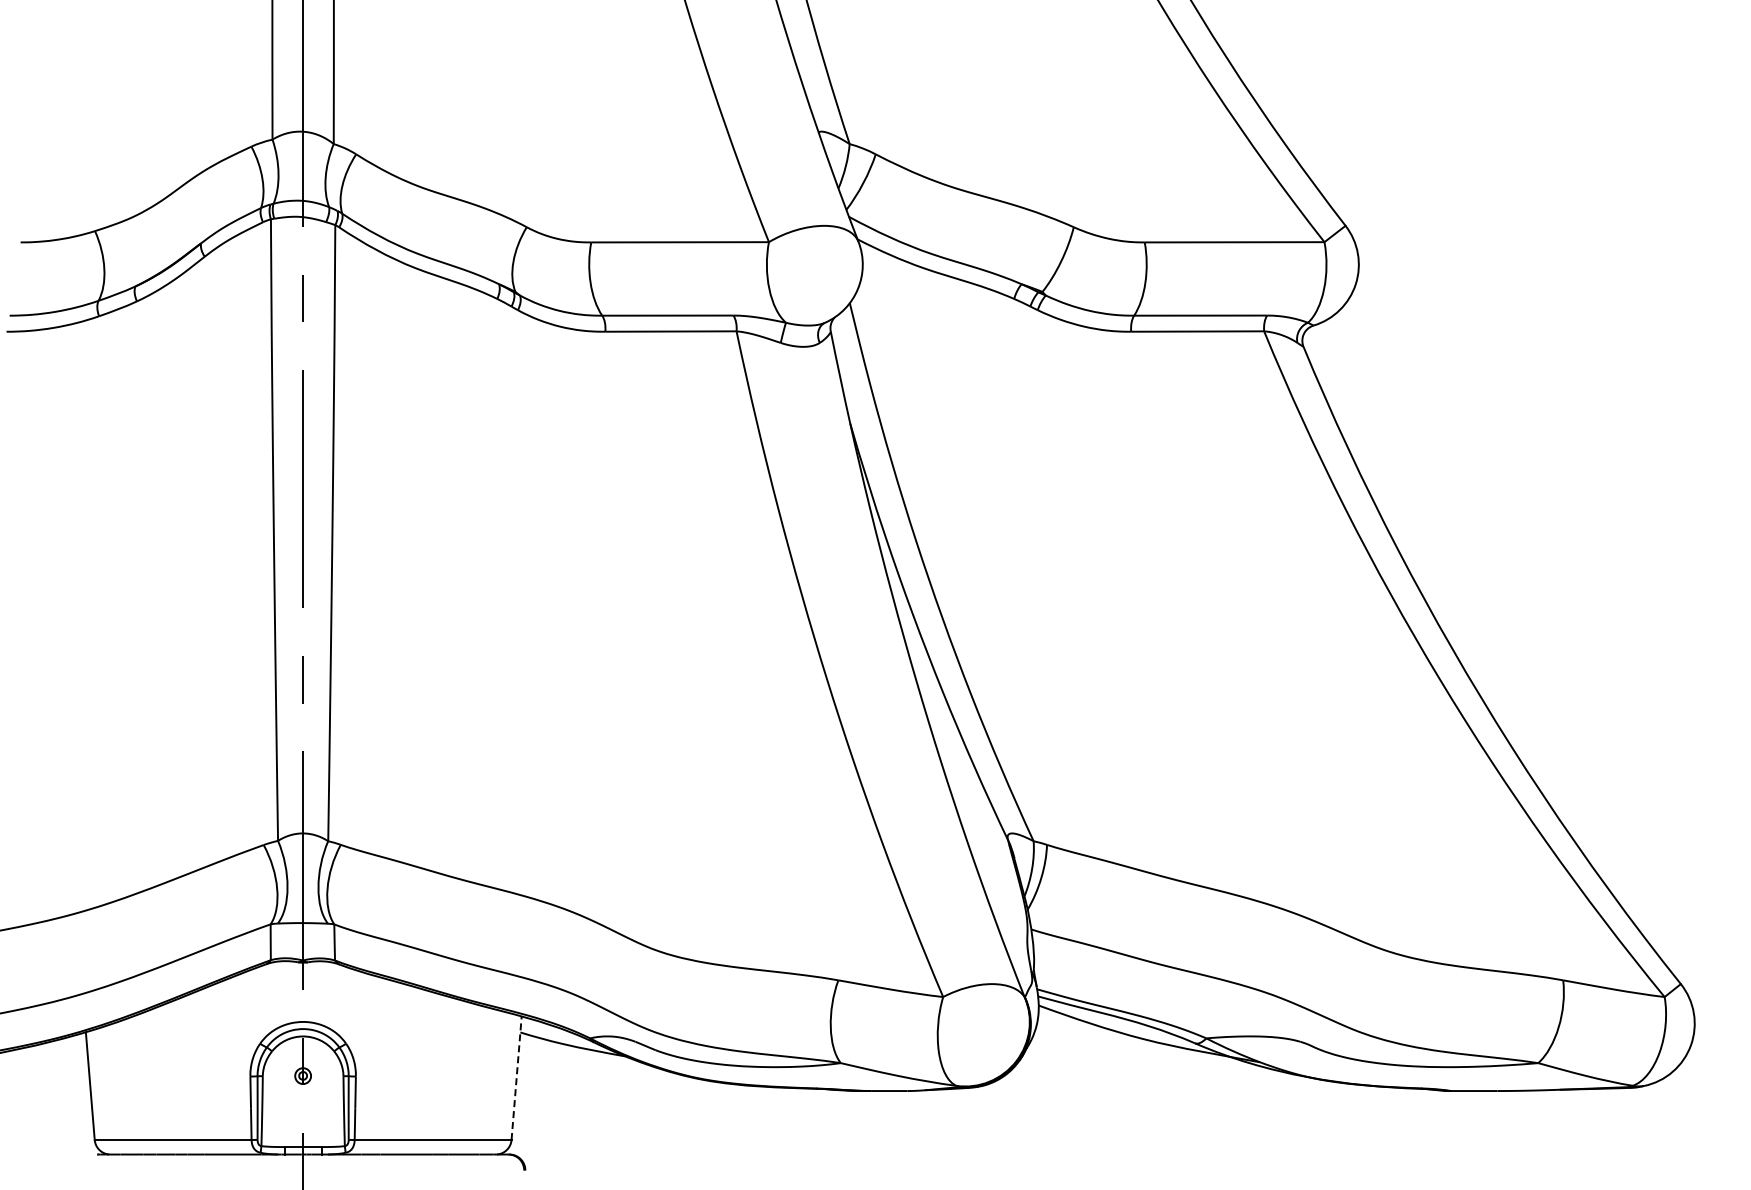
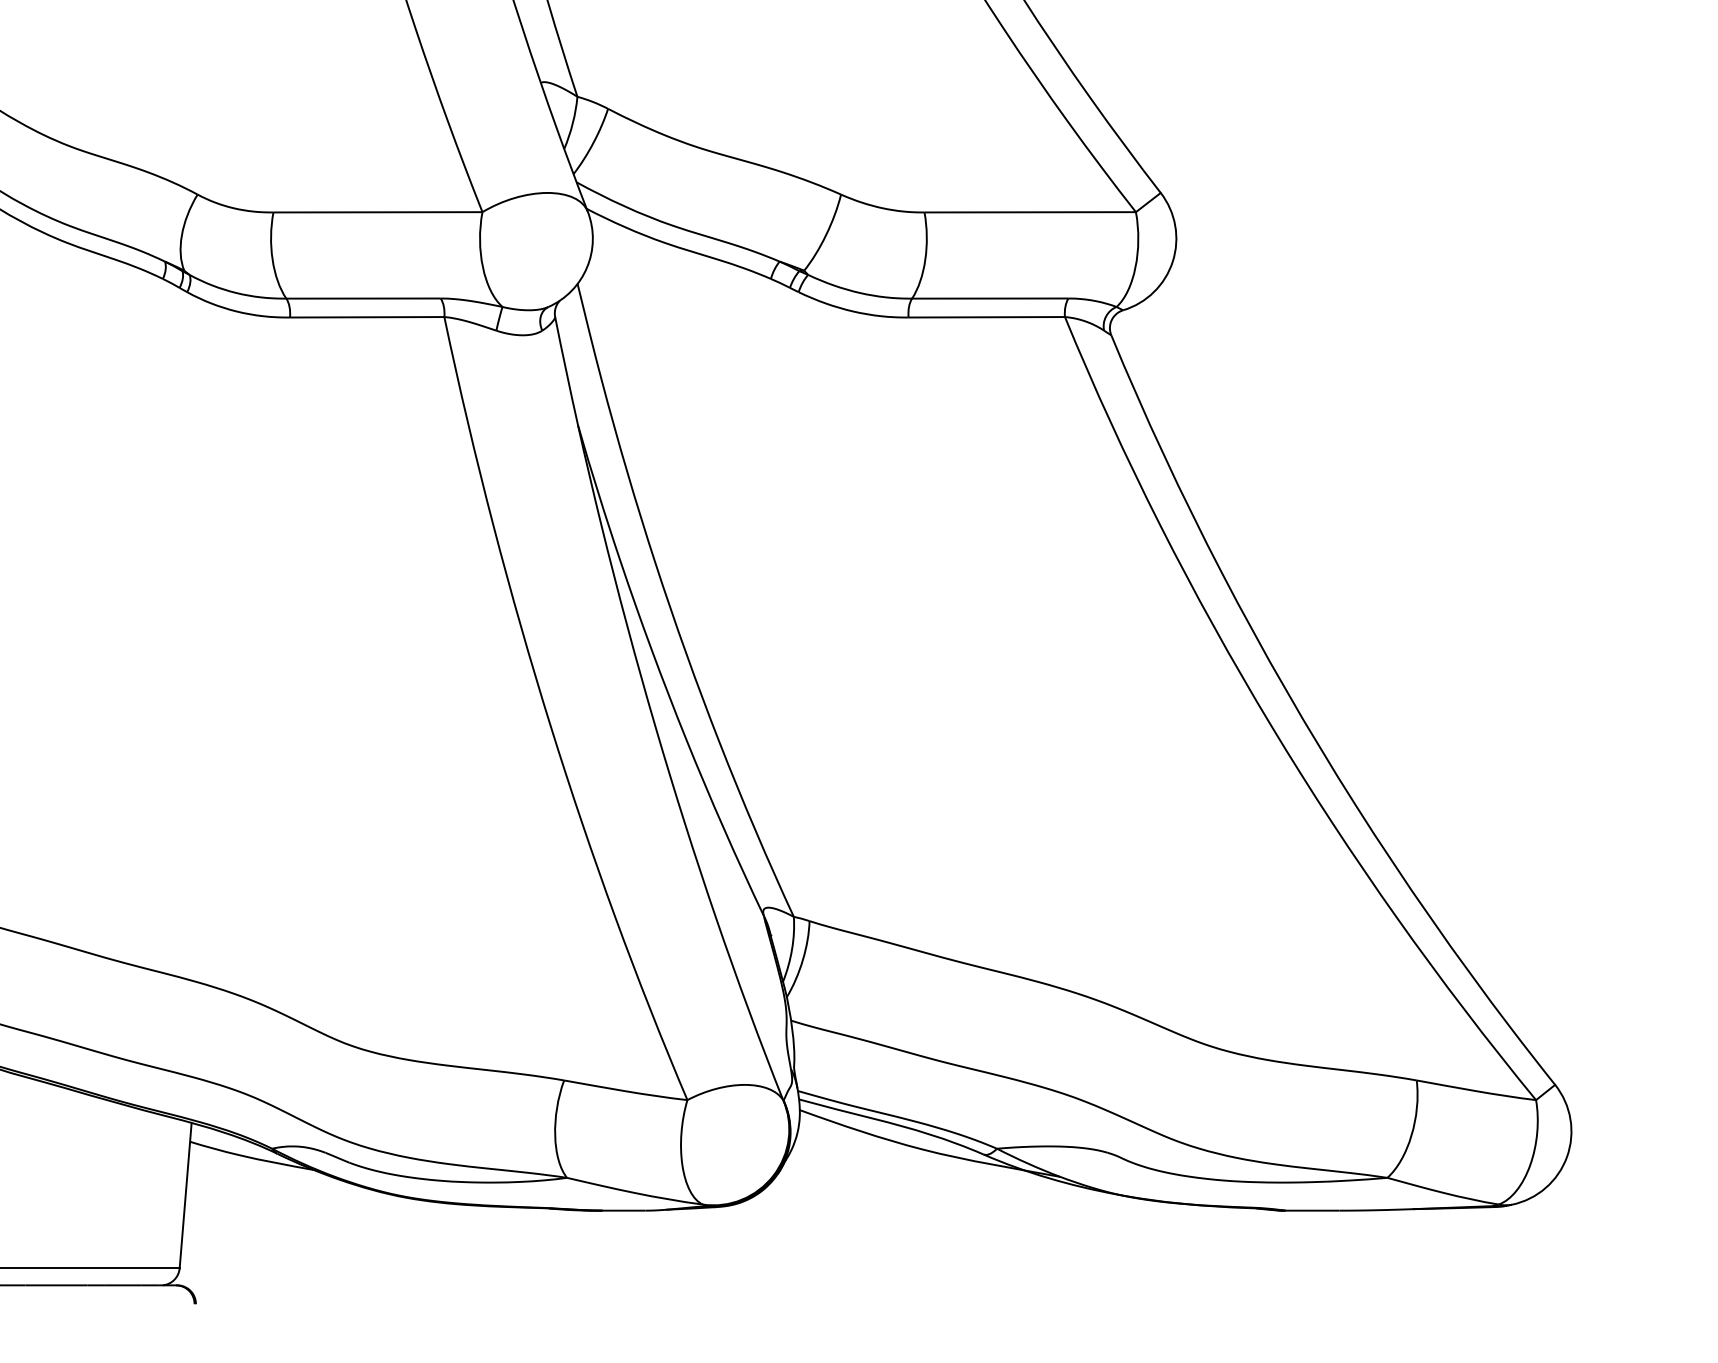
line: (516, 1077) -> (185, 1194), dashed -> solid

